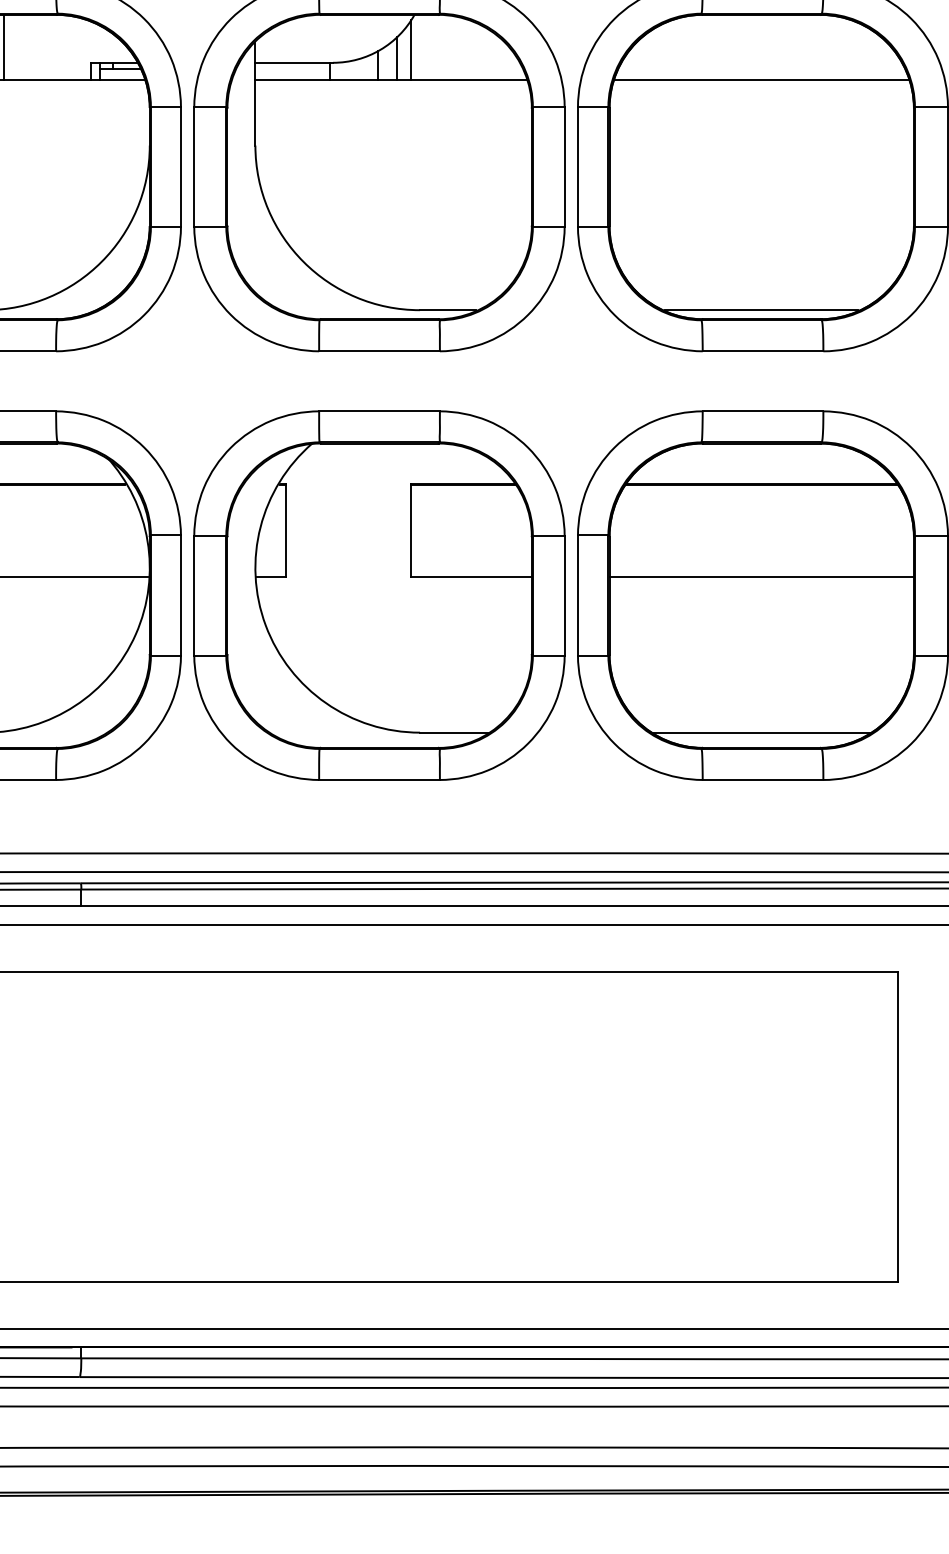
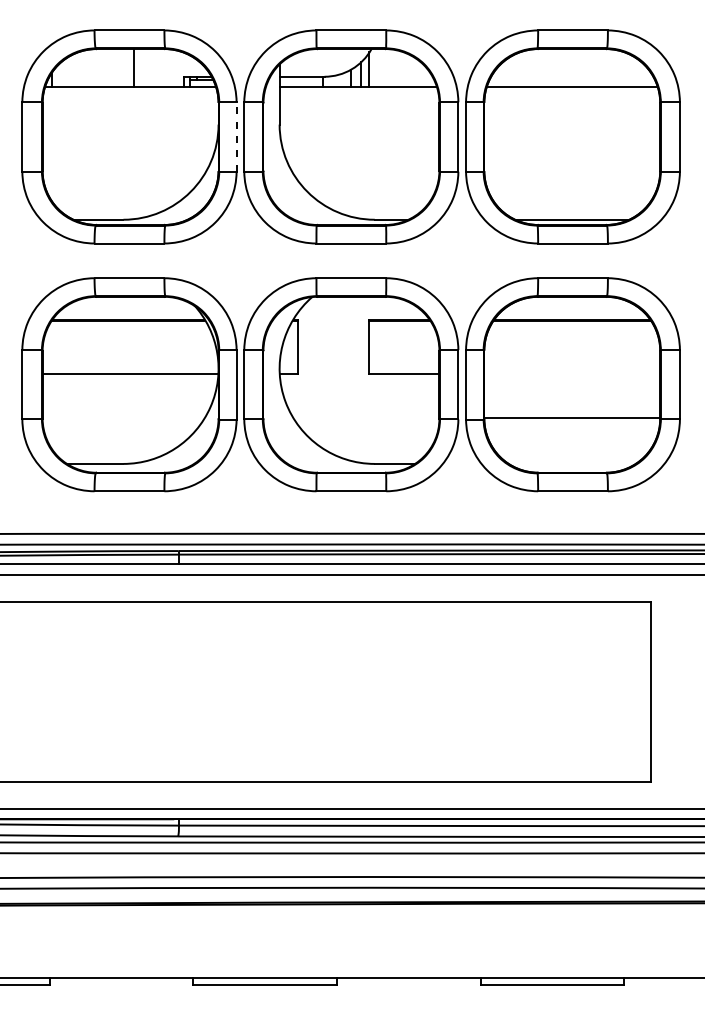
line: (180, 166) -> (236, 136), solid -> dashed
line: (762, 576) -> (572, 417), moved
line: (762, 731) -> (572, 463), removed

